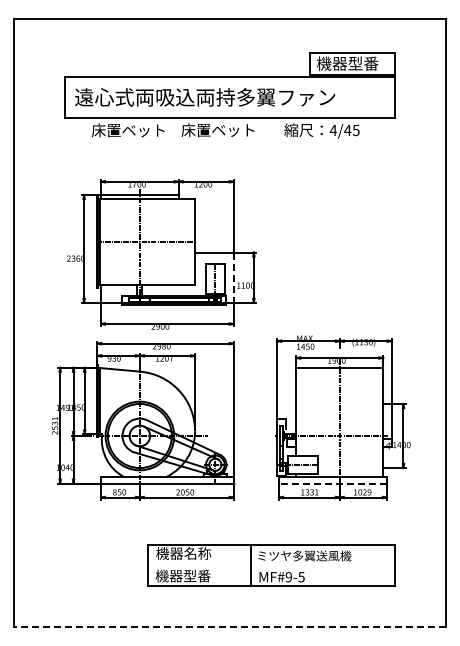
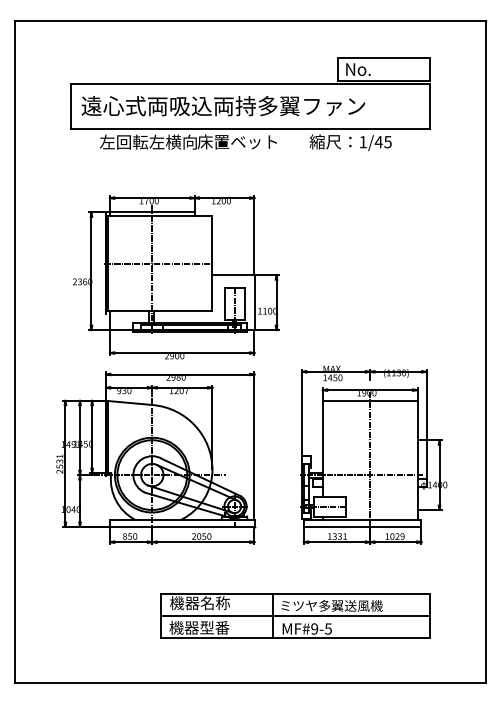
text: (347, 63) -> (378, 69), 機器型番 -> No.
text: (135, 130) -> (147, 142), 床置ベット -> 左回転左横向
text: (333, 130) -> (363, 142), 4/45 -> 1/45
line: (233, 278) -> (254, 303), dashed -> solid
line: (332, 483) -> (362, 526), dashed -> solid
line: (270, 565) -> (294, 616), added
line: (229, 626) -> (249, 682), dashed -> solid

